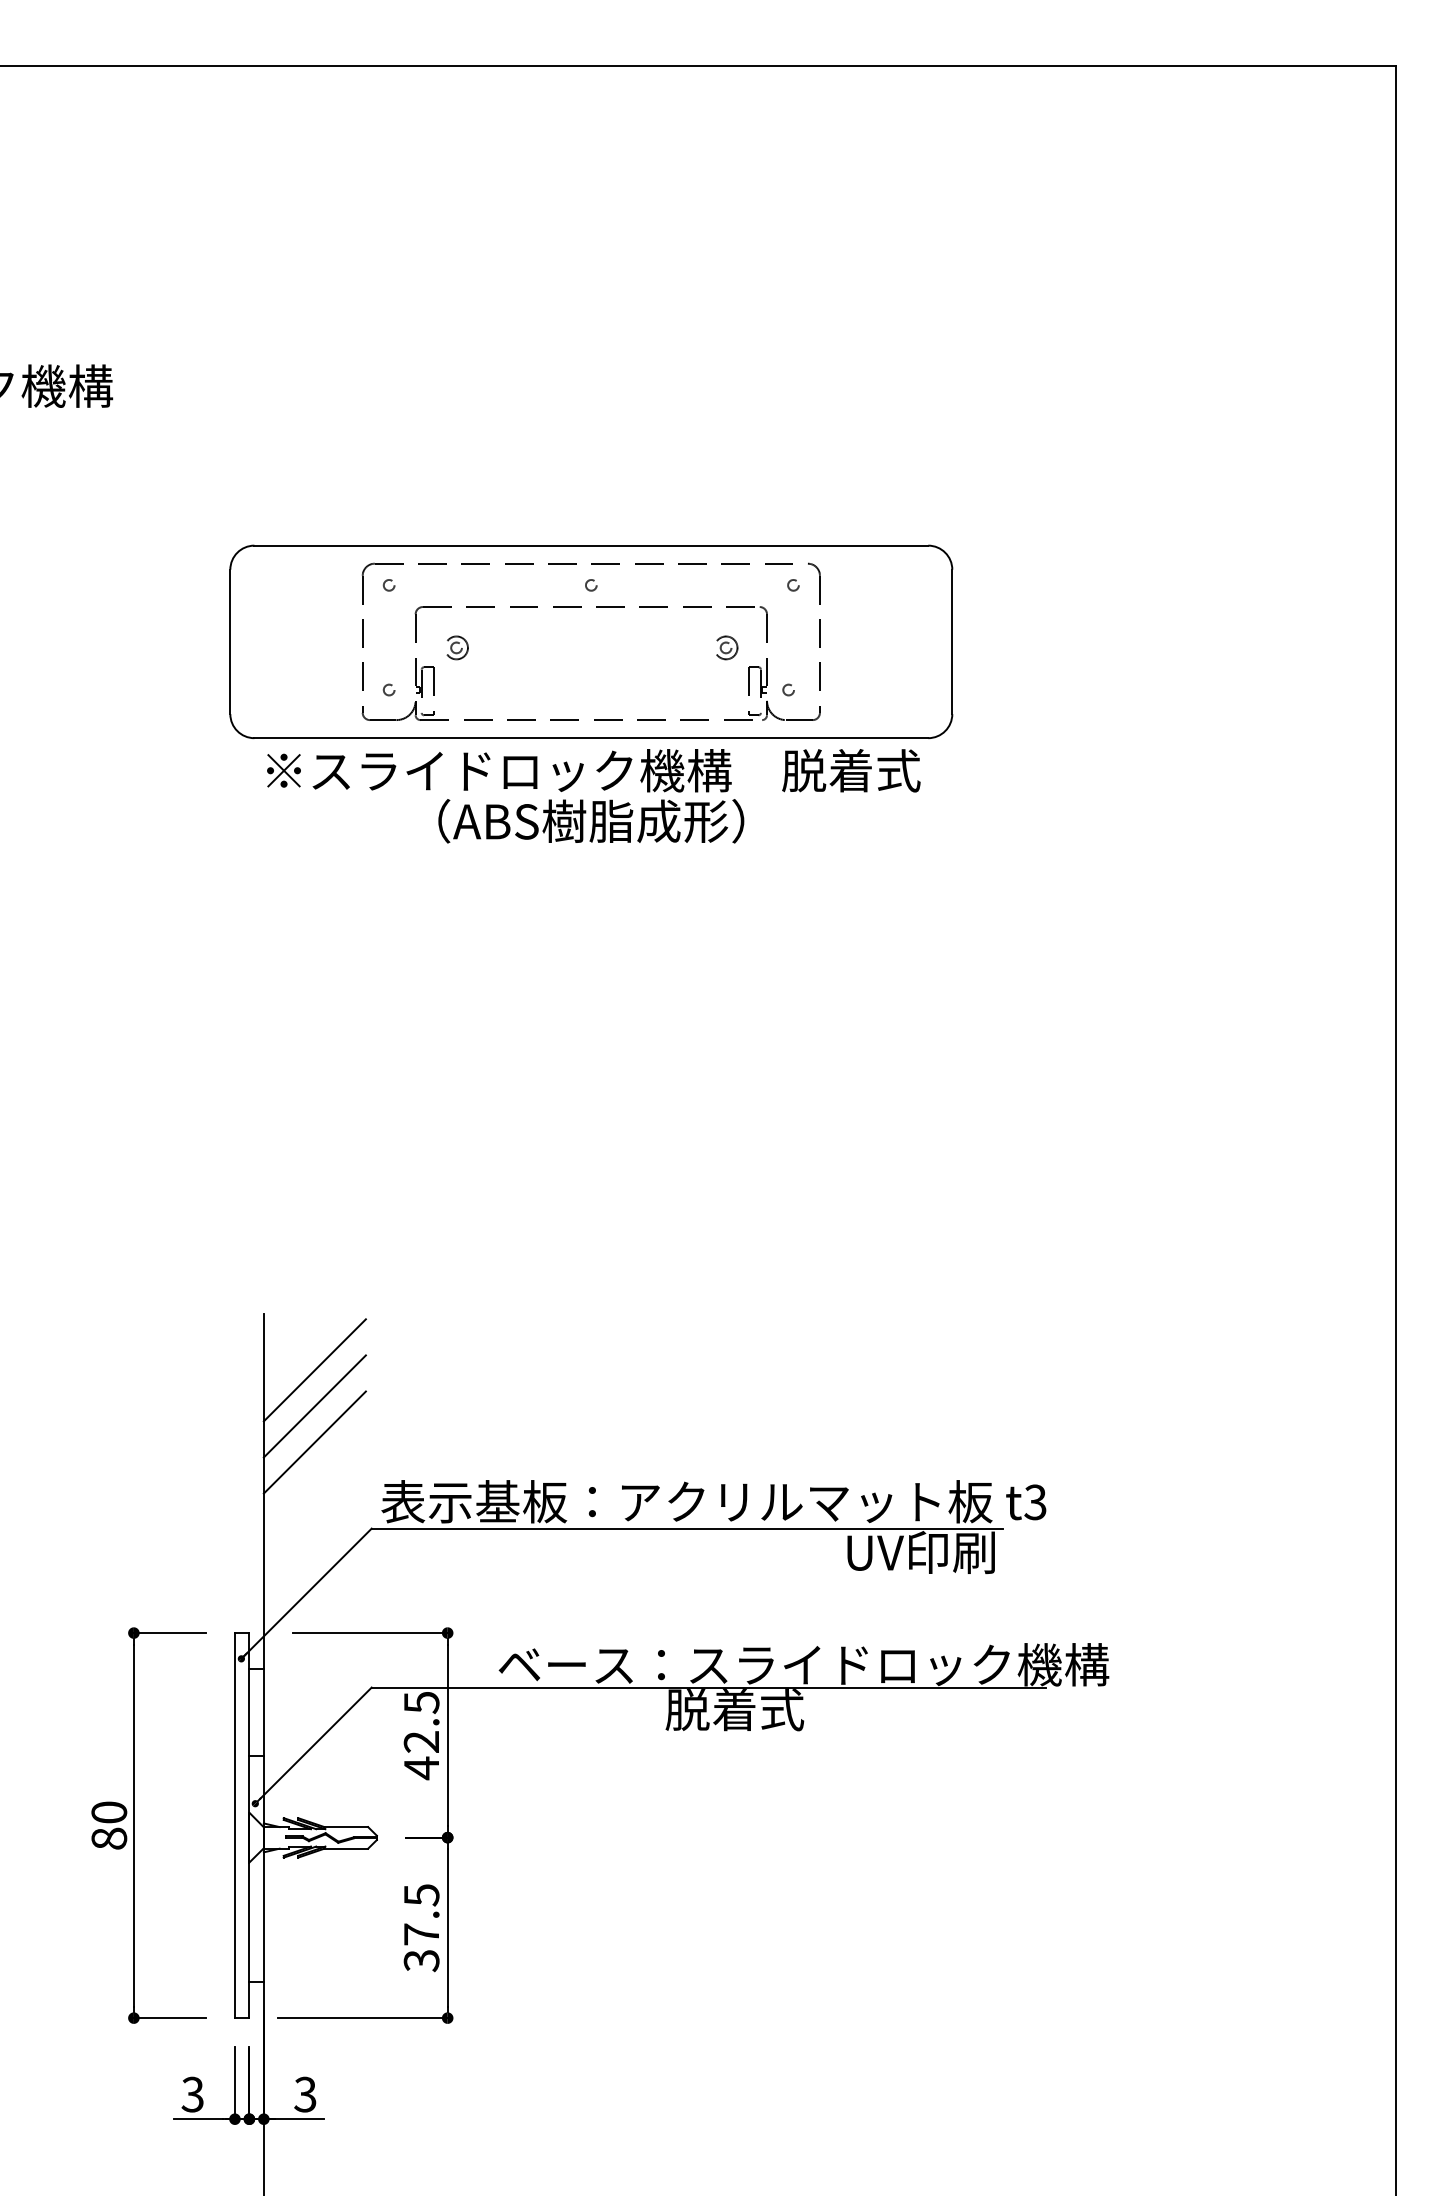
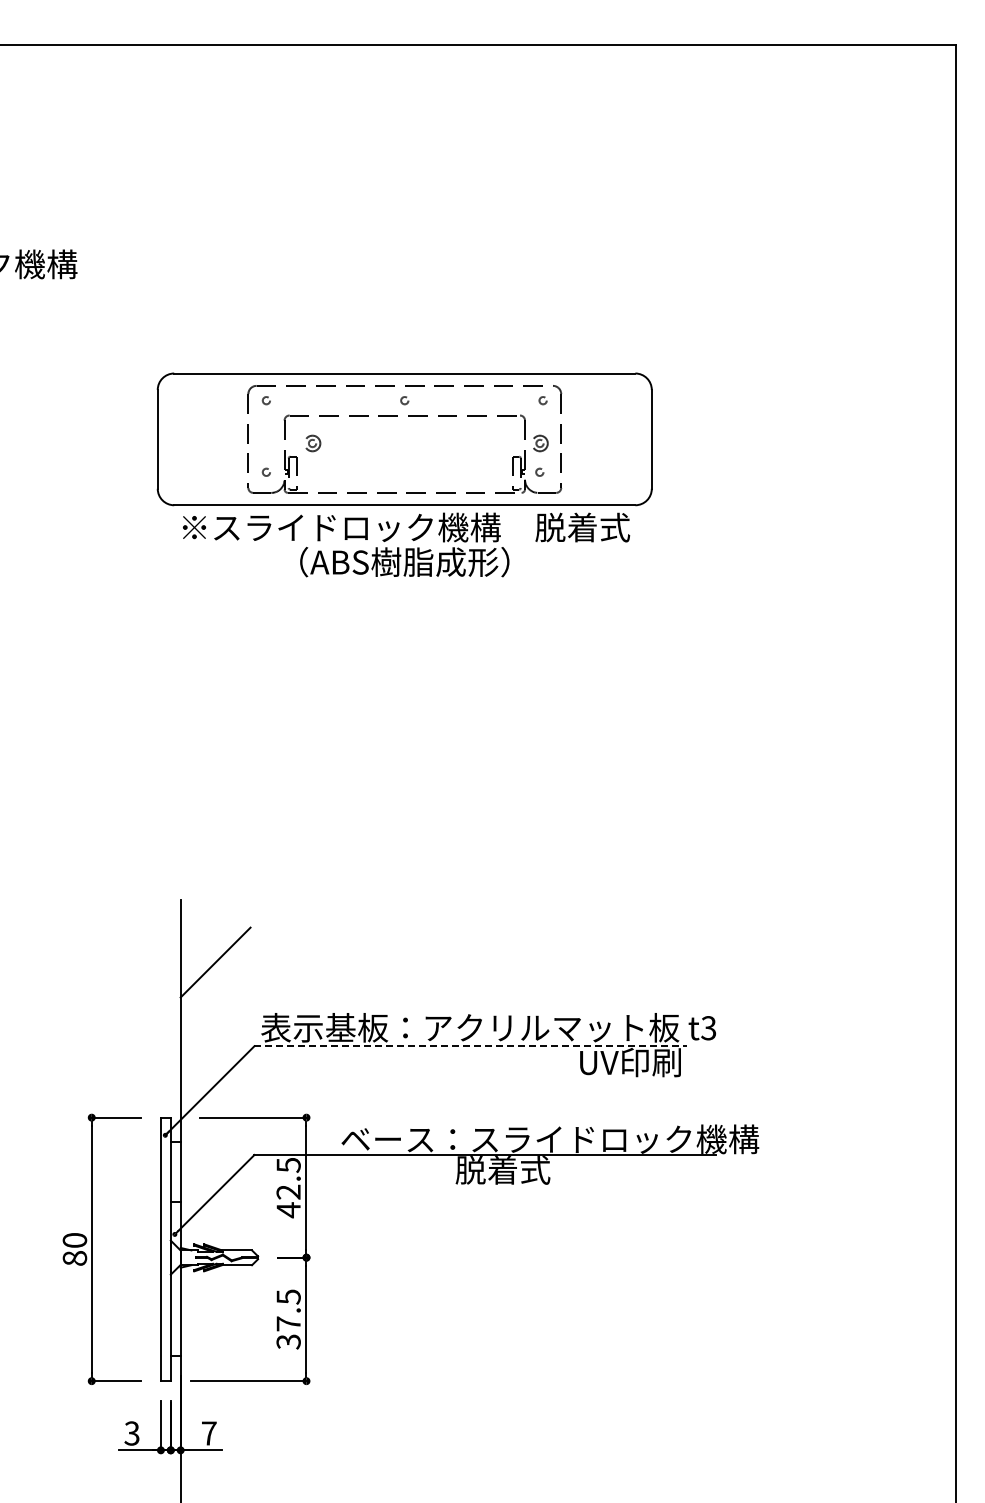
part: (726, 647) -> (540, 443), moved
line: (314, 1369) -> (215, 937), removed
line: (314, 1442) -> (215, 987), removed
line: (688, 1529) -> (471, 1046), solid -> dashed
text: (304, 2094) -> (208, 1433), 3 -> 7

